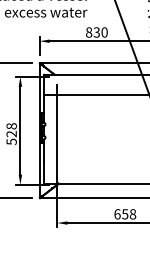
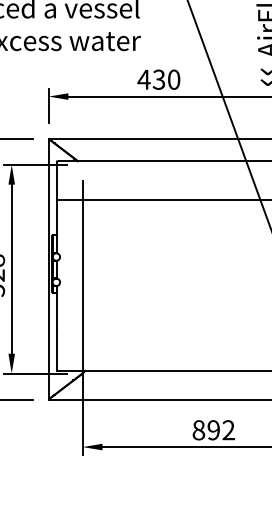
text: (88, 32) -> (142, 79), 830 -> 430
text: (125, 214) -> (214, 430), 658 -> 892

